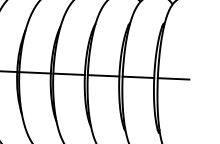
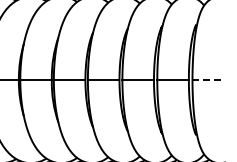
line: (173, 78) -> (208, 79), solid -> dashed

